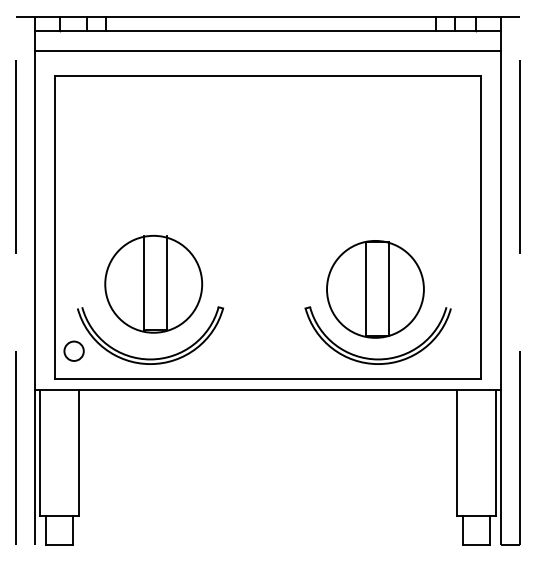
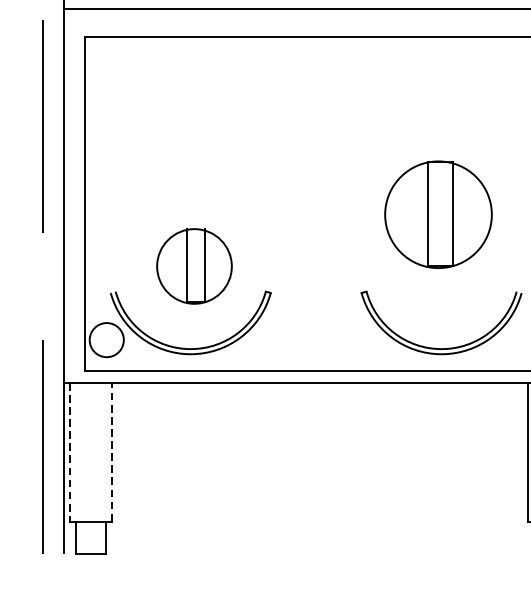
part: (153, 284) -> (194, 266), size x0.7
part: (375, 289) -> (438, 214), moved
circle: (73, 350) -> (106, 339), size x1.6
line: (79, 452) -> (112, 451), solid -> dashed
line: (40, 453) -> (69, 452), solid -> dashed

